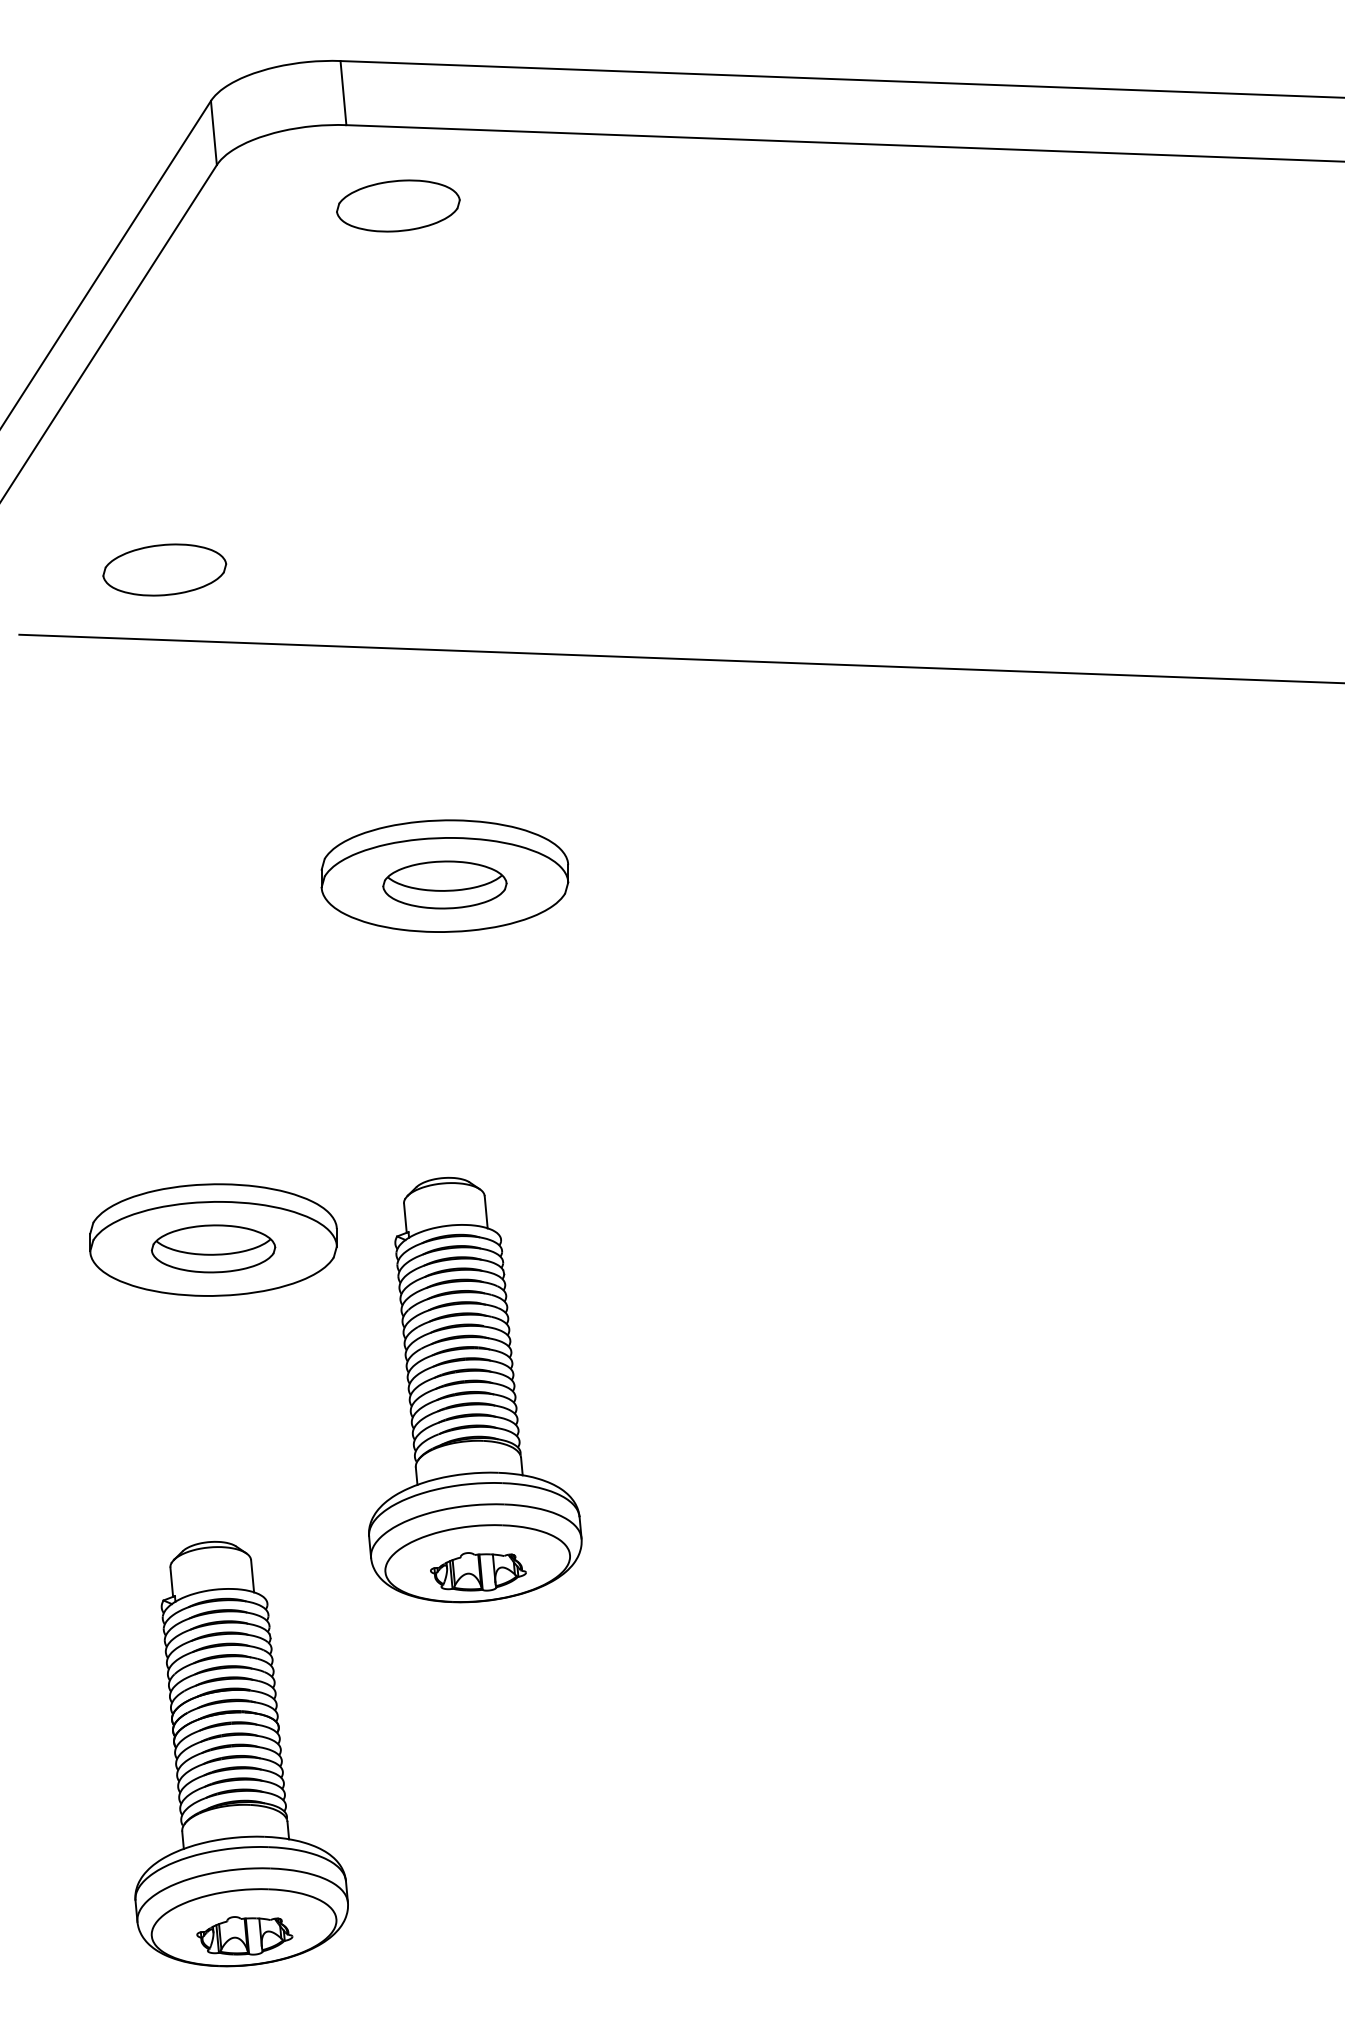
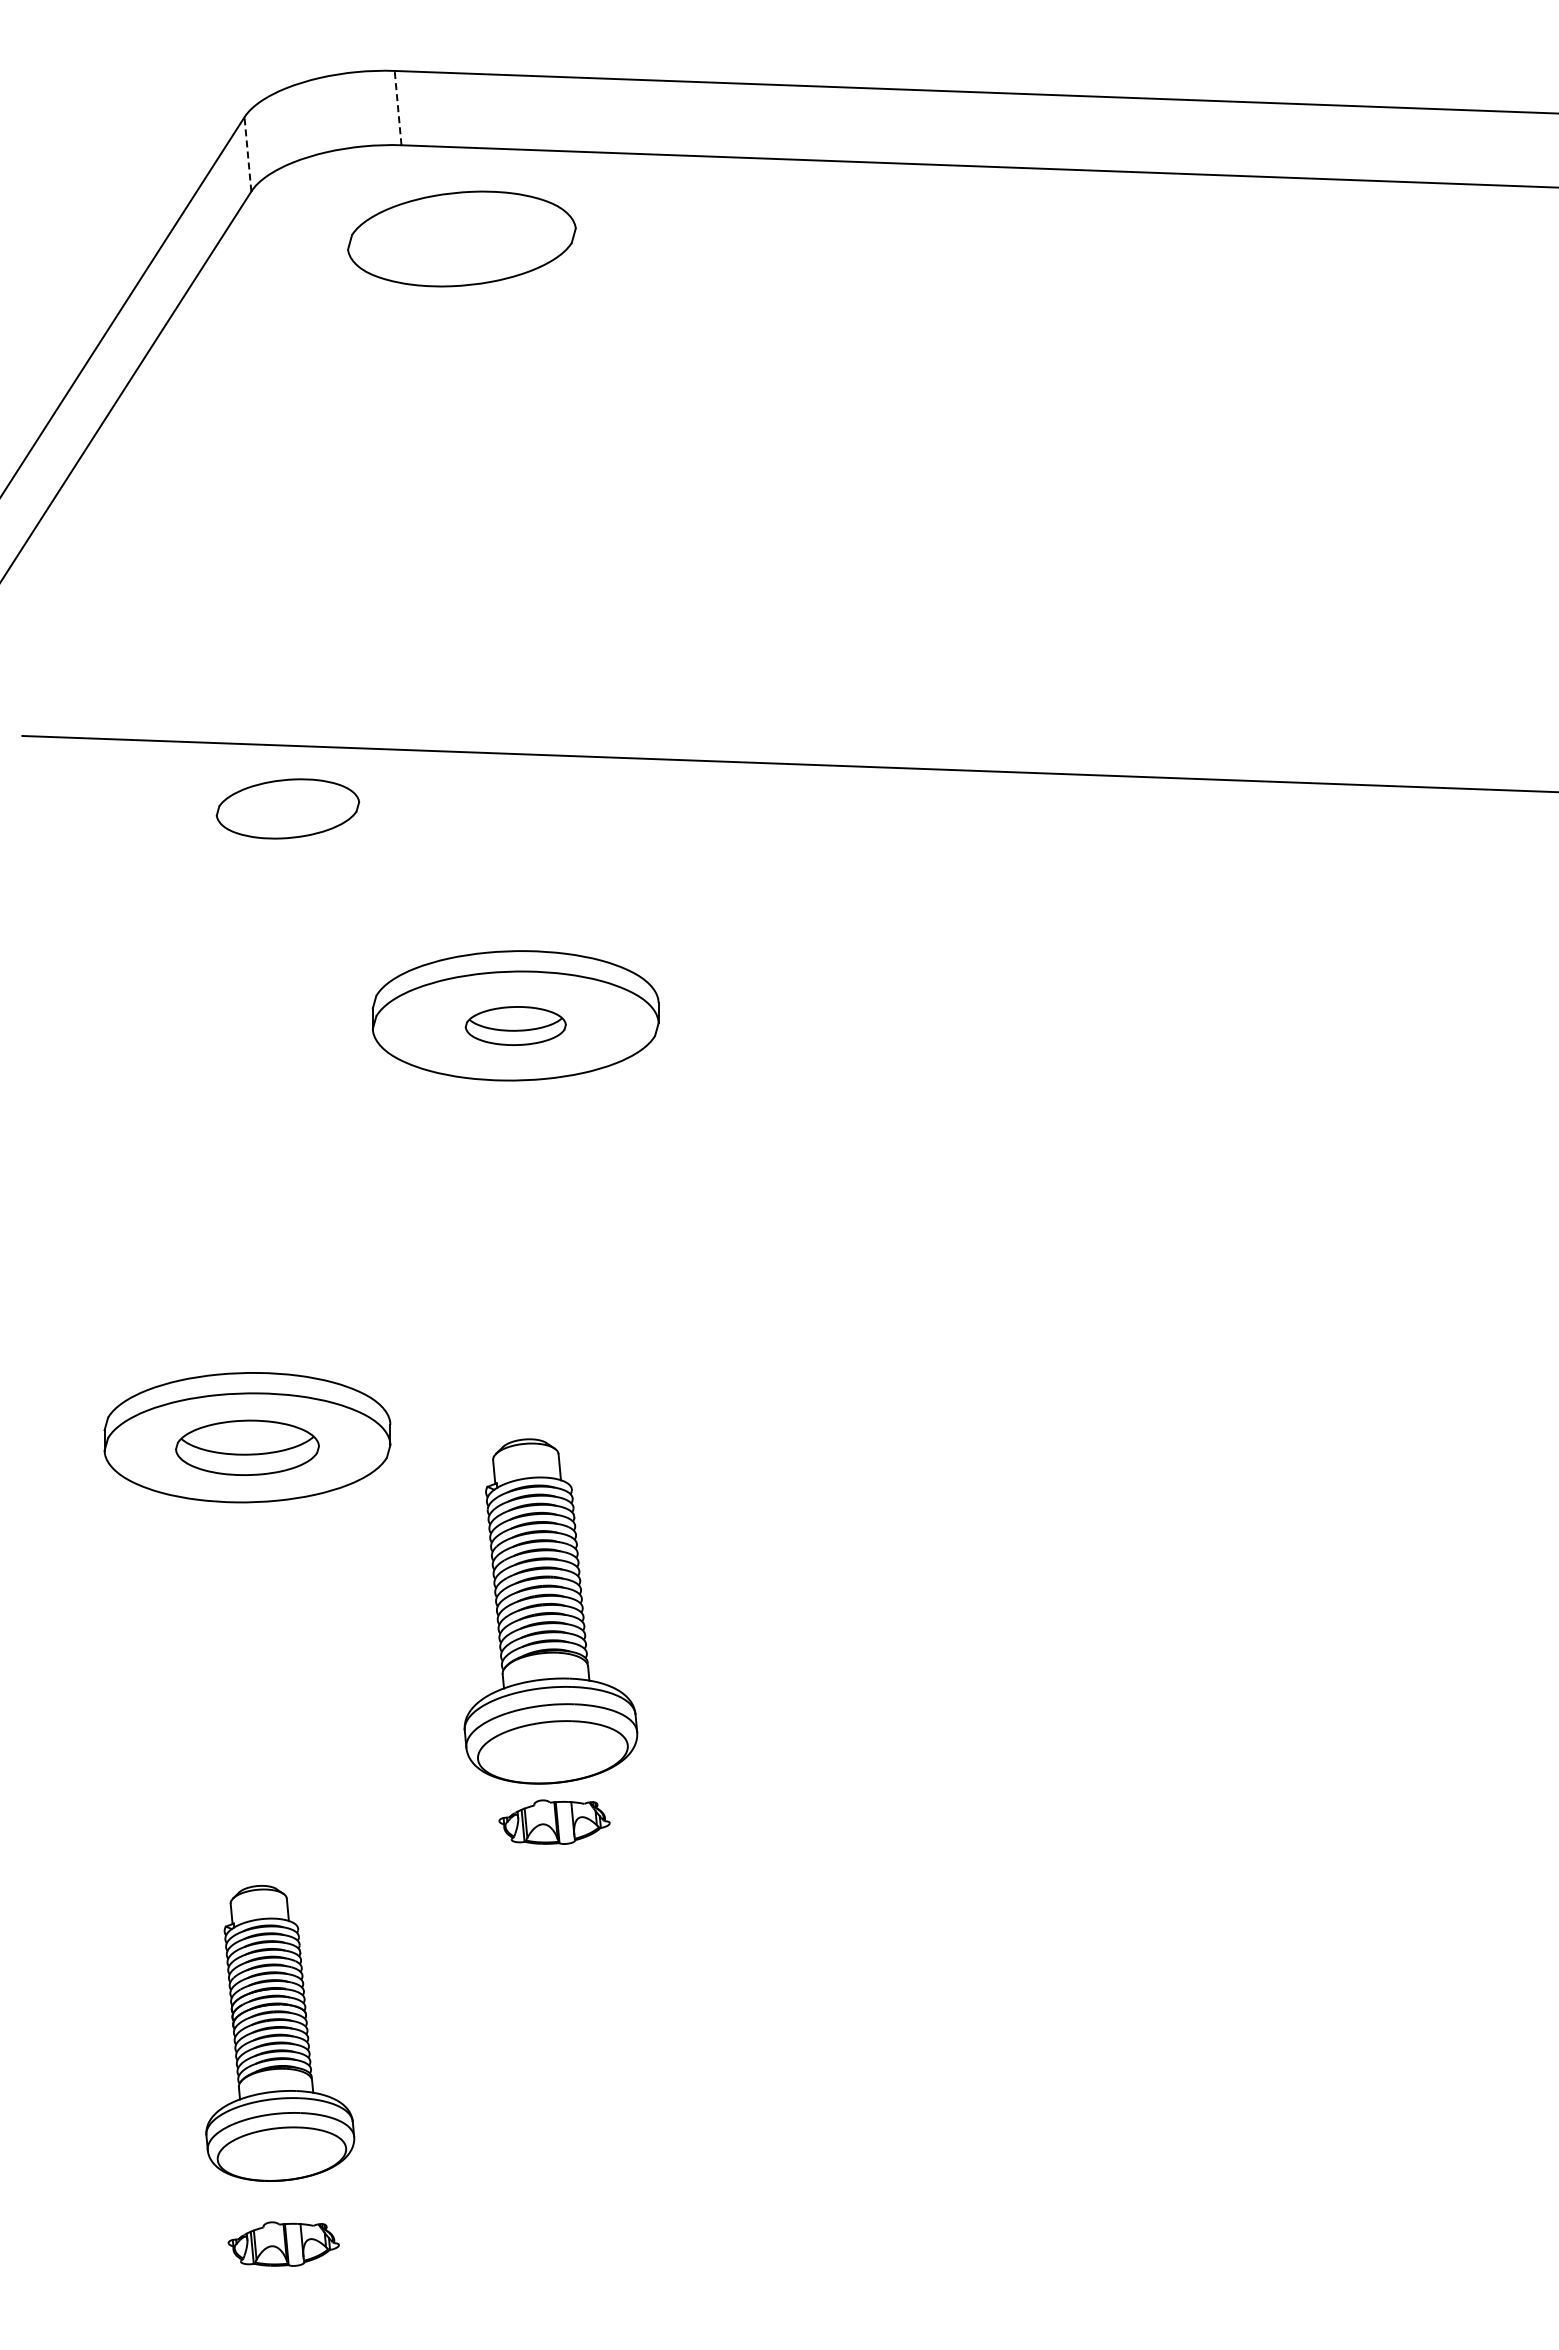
line: (343, 92) -> (398, 107), solid -> dashed
line: (213, 132) -> (247, 153), solid -> dashed
part: (398, 205) -> (461, 238), size x1.6
part: (164, 569) -> (287, 808), moved
part: (444, 884) -> (515, 1025), size x0.7
part: (474, 1390) -> (550, 1611), size x0.7
part: (242, 1754) -> (280, 2033), size x0.6

